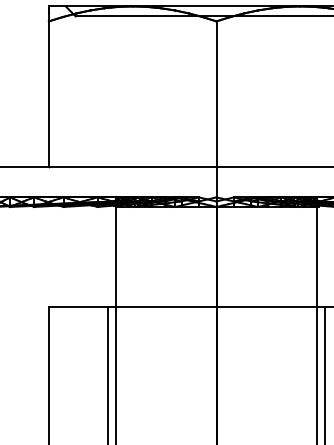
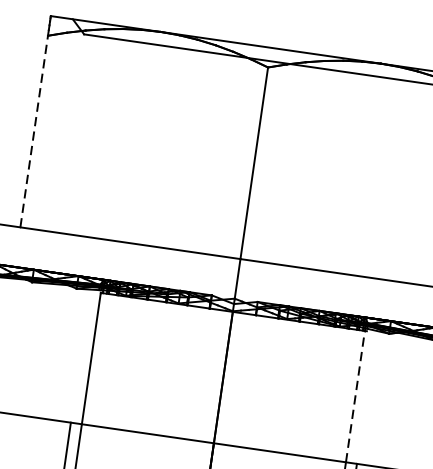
line: (48, 94) -> (33, 131), solid -> dashed
line: (317, 256) -> (356, 395), solid -> dashed

